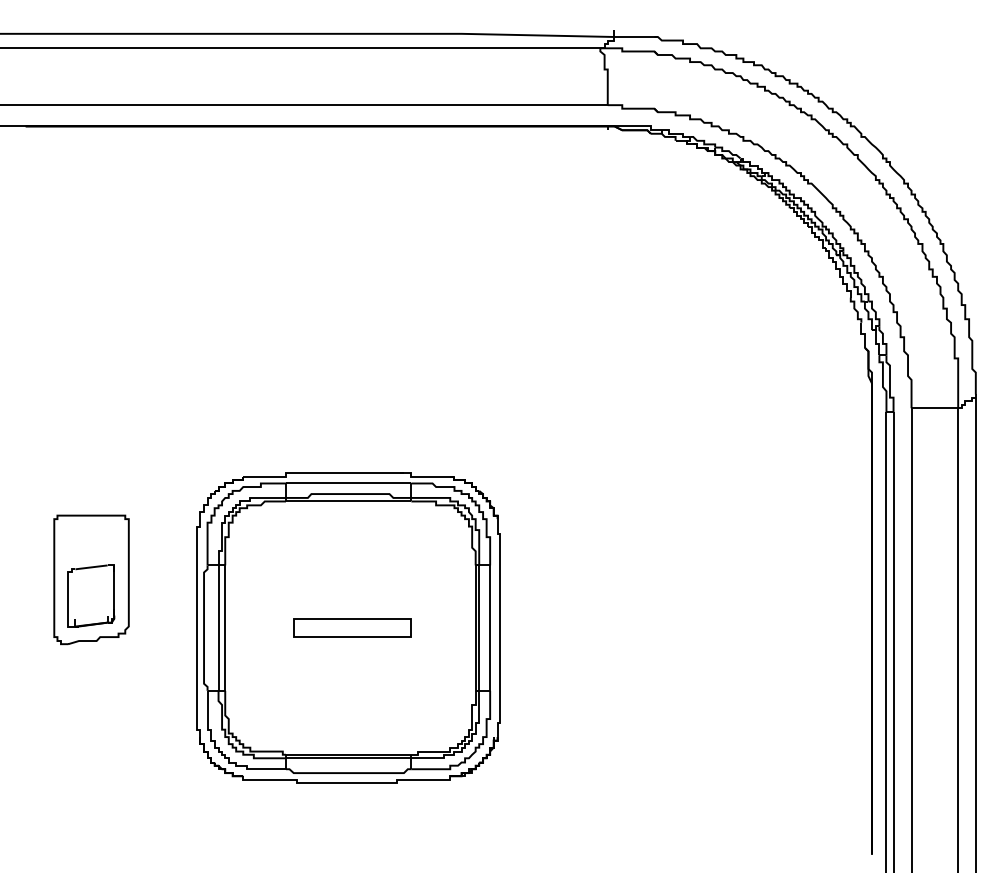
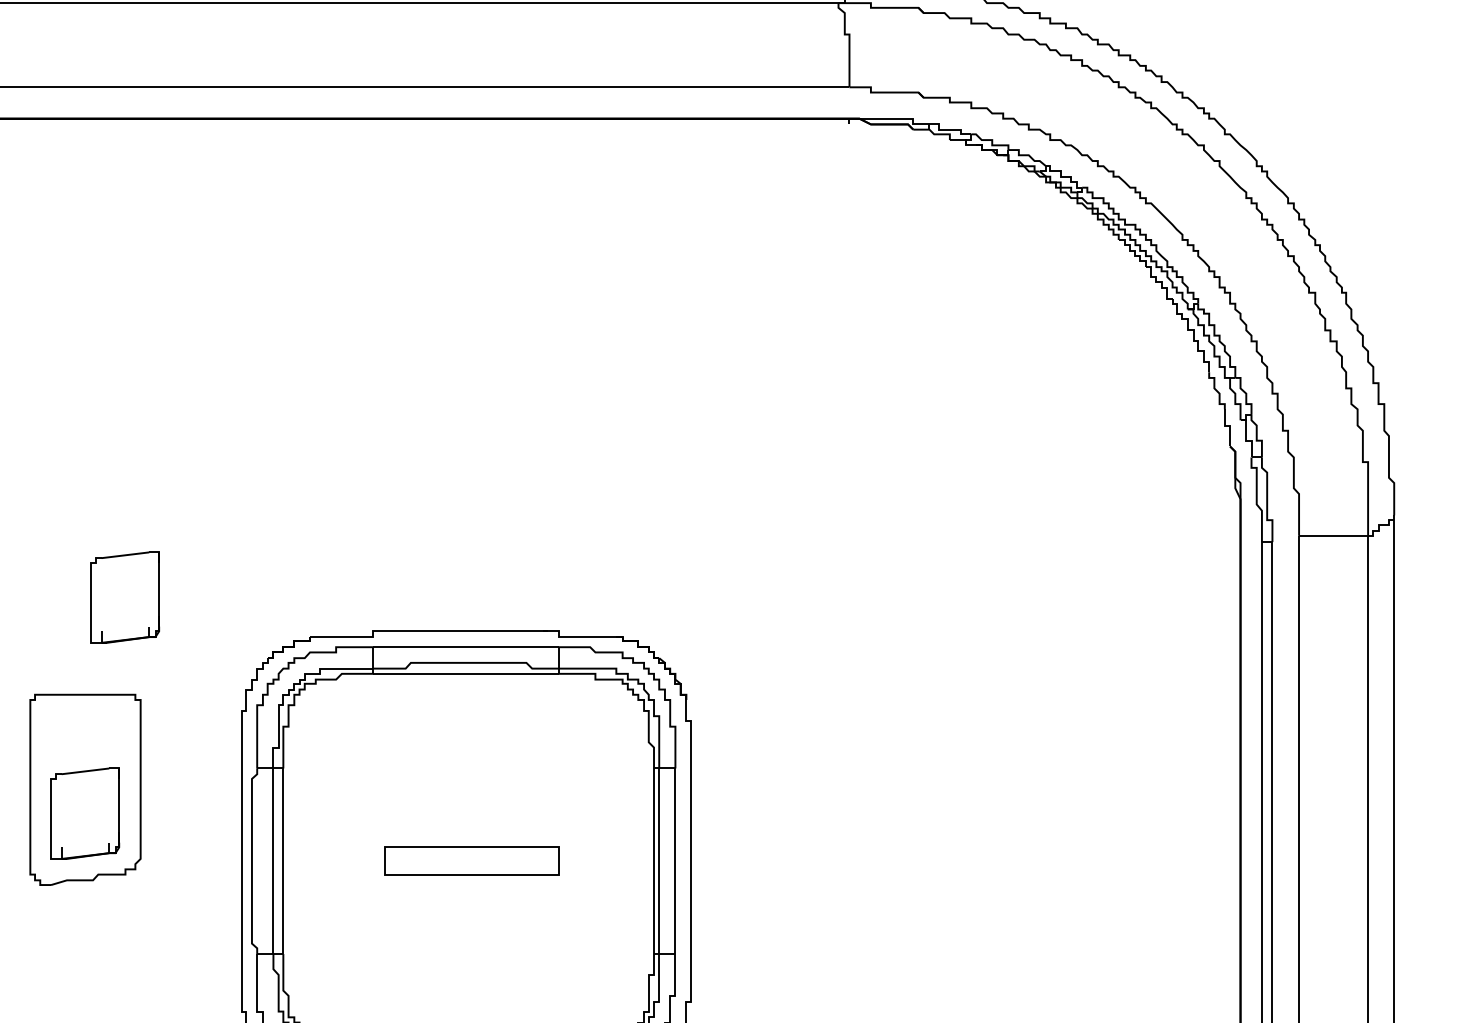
part: (118, 449) -> (125, 596), added

